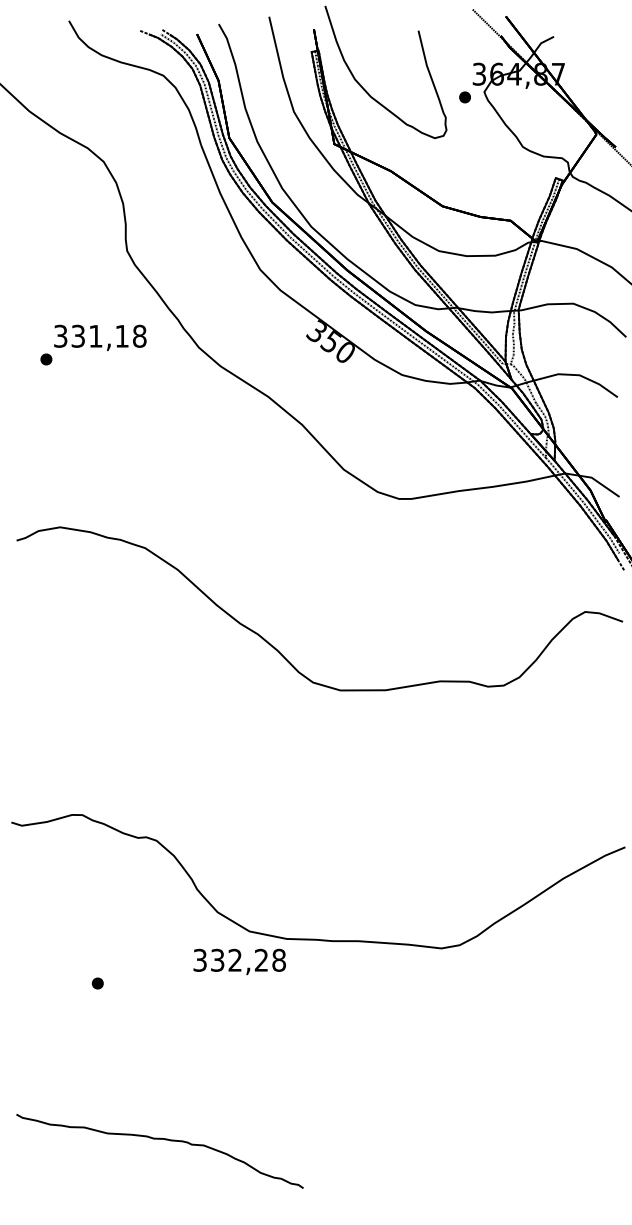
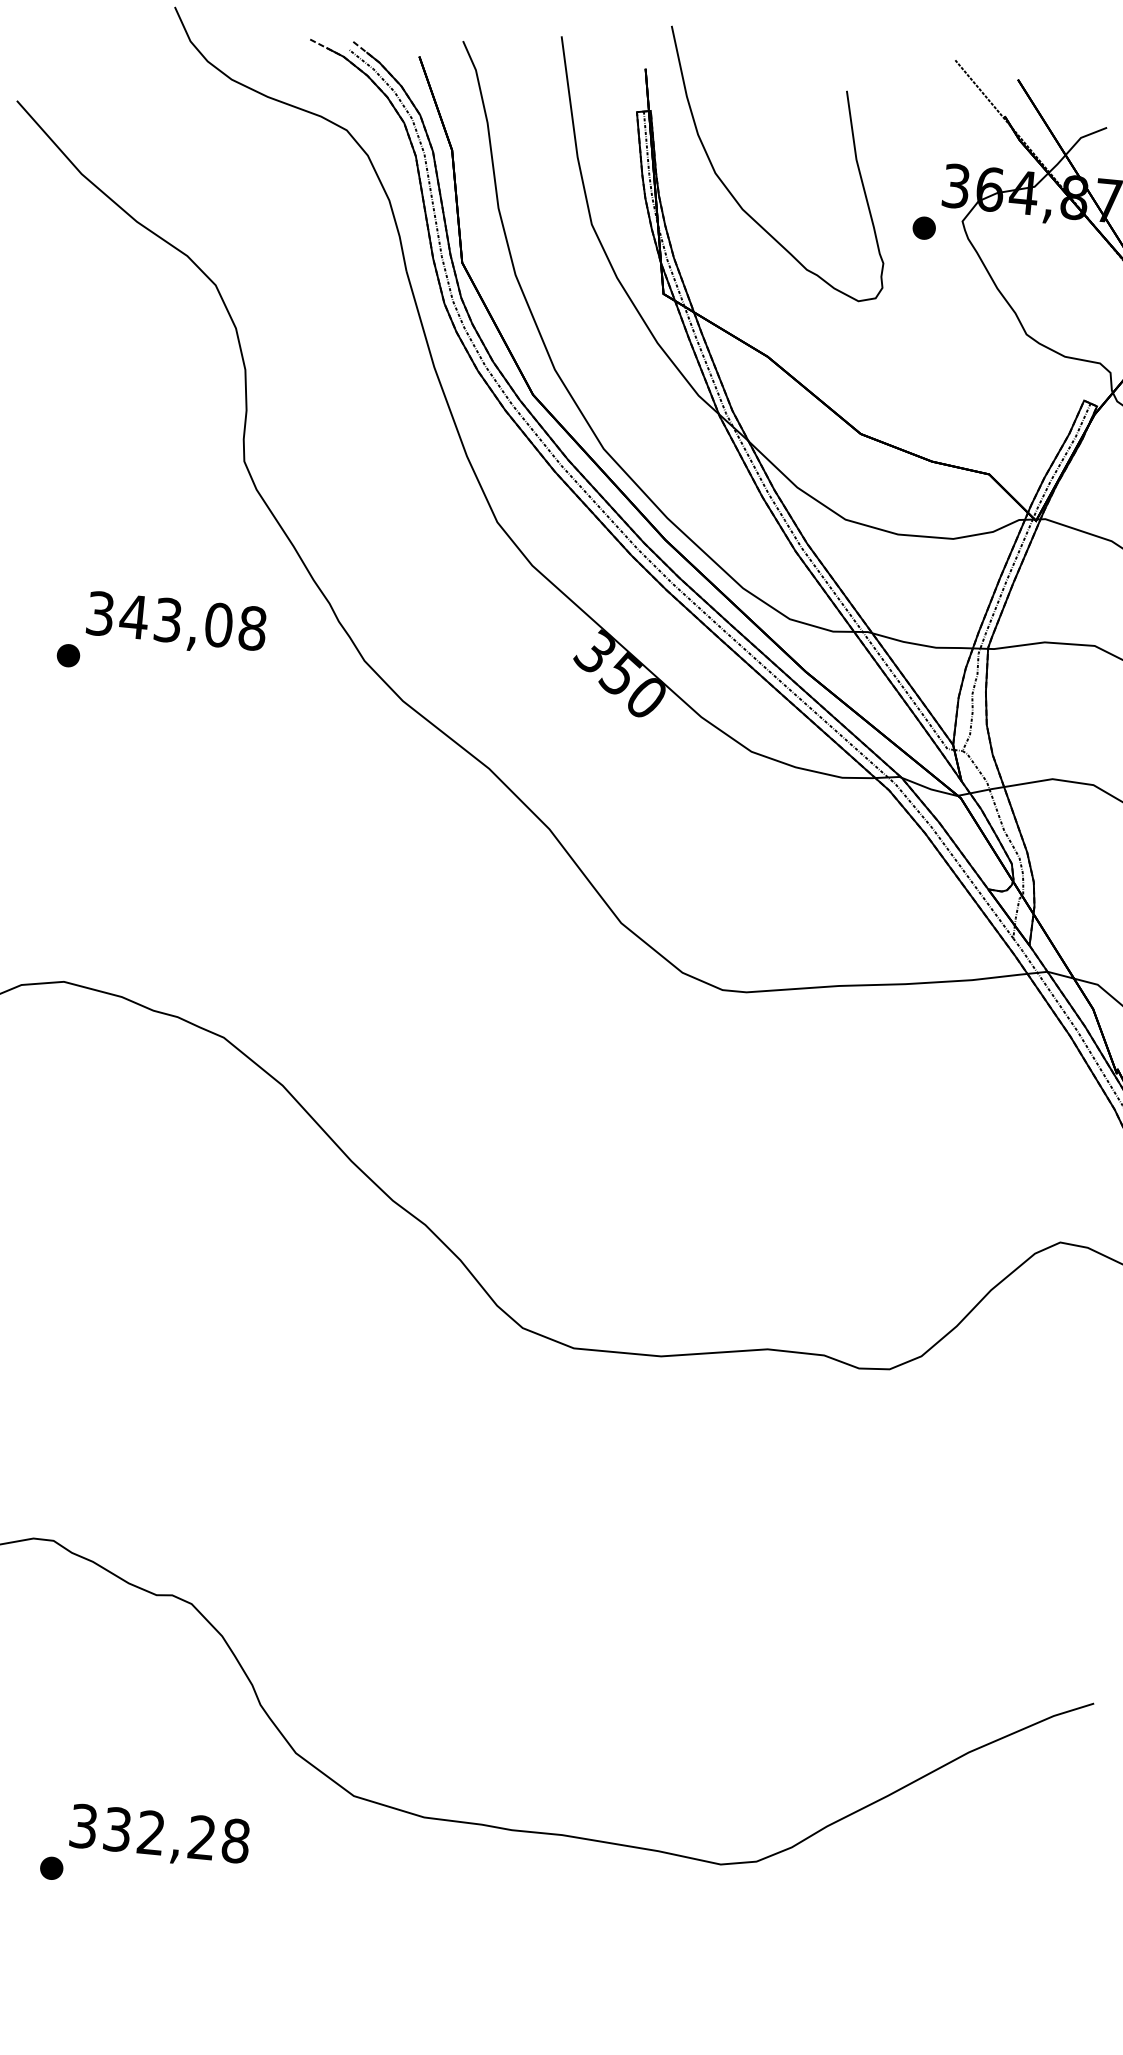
text: (100, 335) -> (177, 619), 331,18 -> 343,08
text: (239, 961) -> (159, 1835), moved

